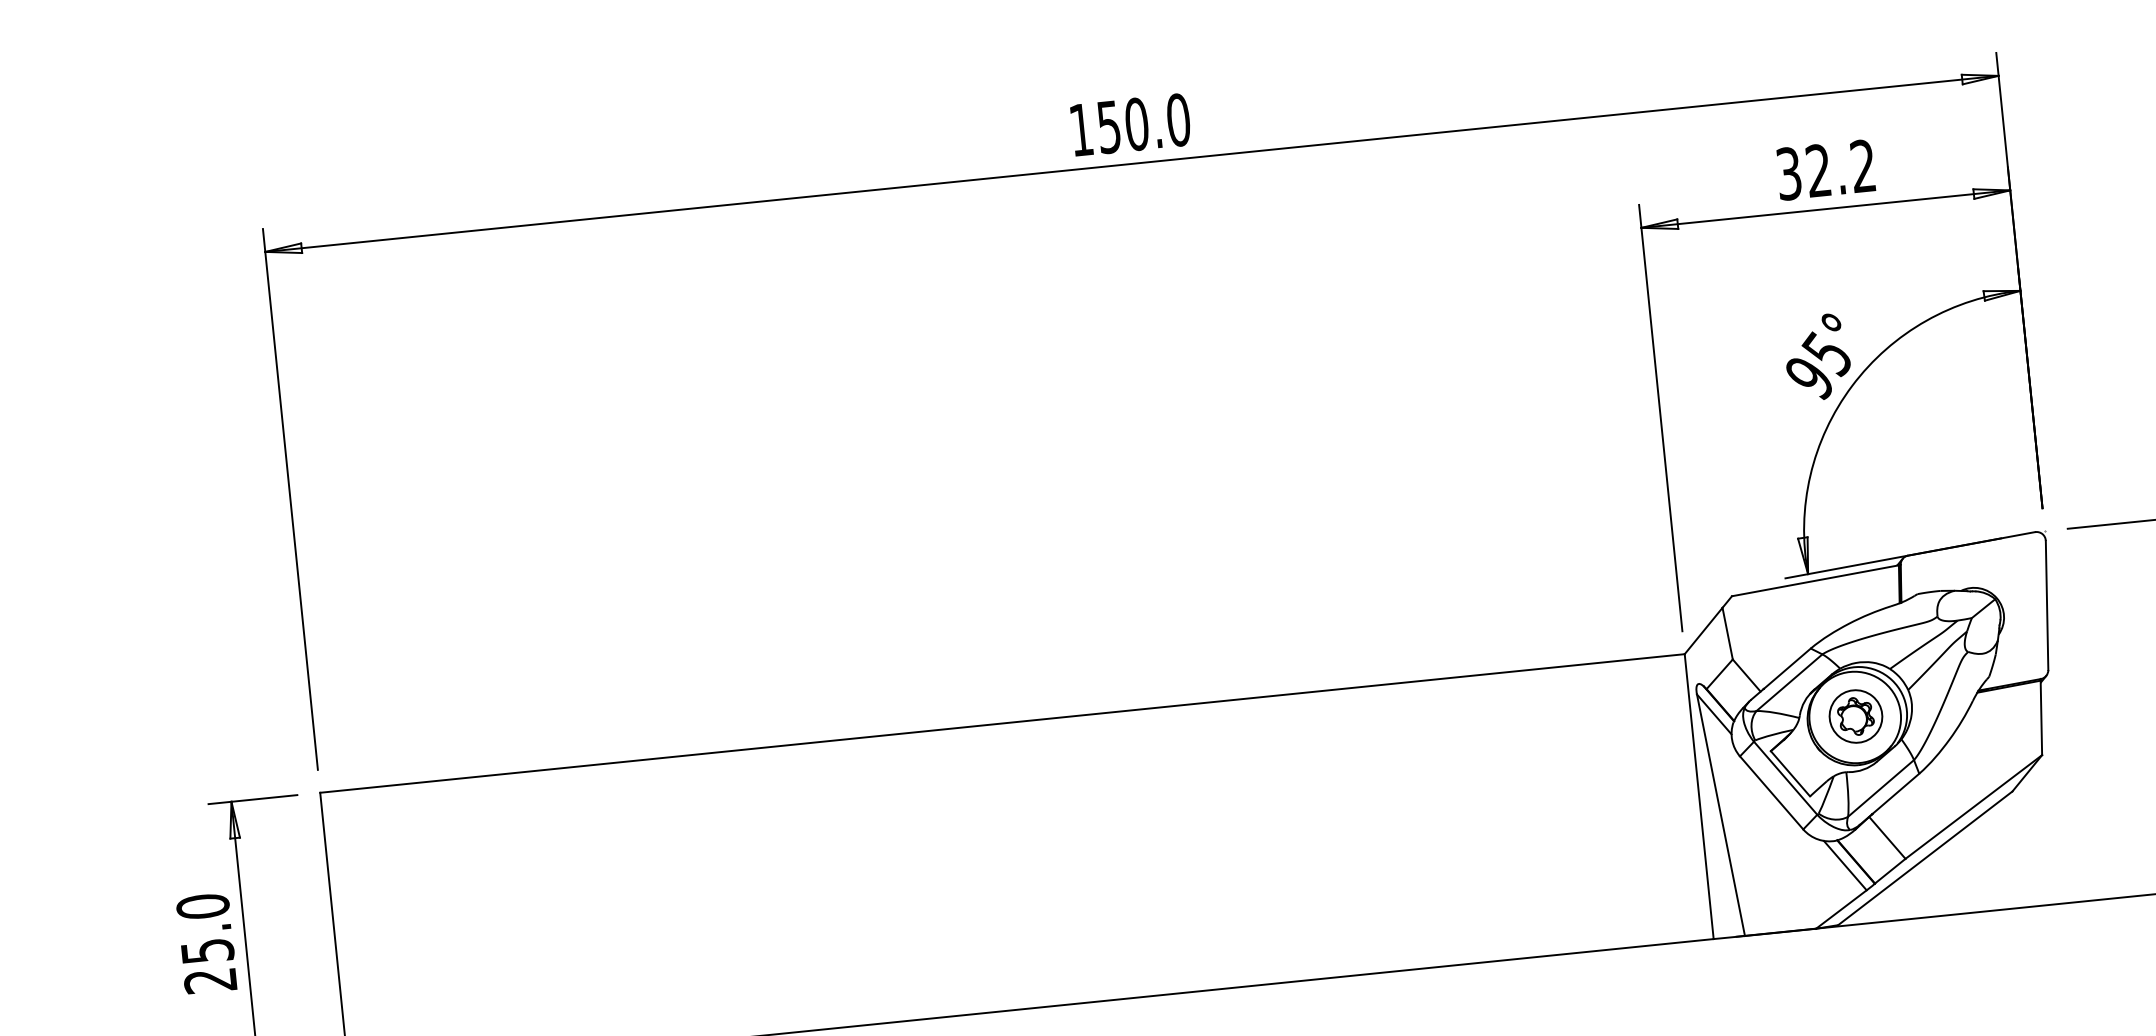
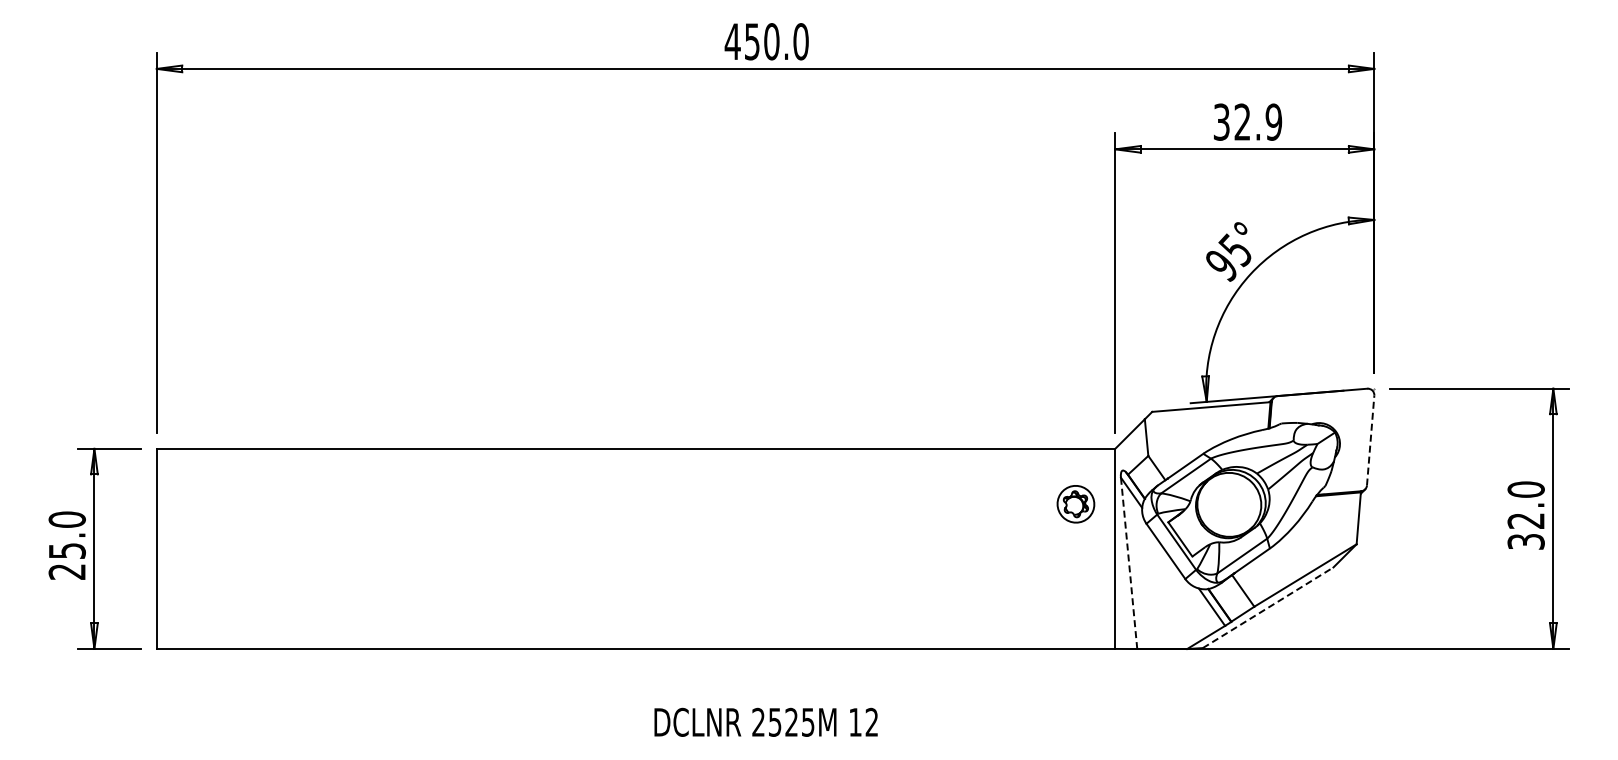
text: (1080, 129) -> (732, 41), 150.0 -> 450.0
text: (1862, 165) -> (1273, 121), 32.2 -> 32.9
line: (2046, 605) -> (1370, 440), solid -> dashed
part: (1855, 716) -> (1075, 504), moved
line: (1721, 813) -> (1129, 562), solid -> dashed
line: (1925, 857) -> (1268, 607), solid -> dashed

